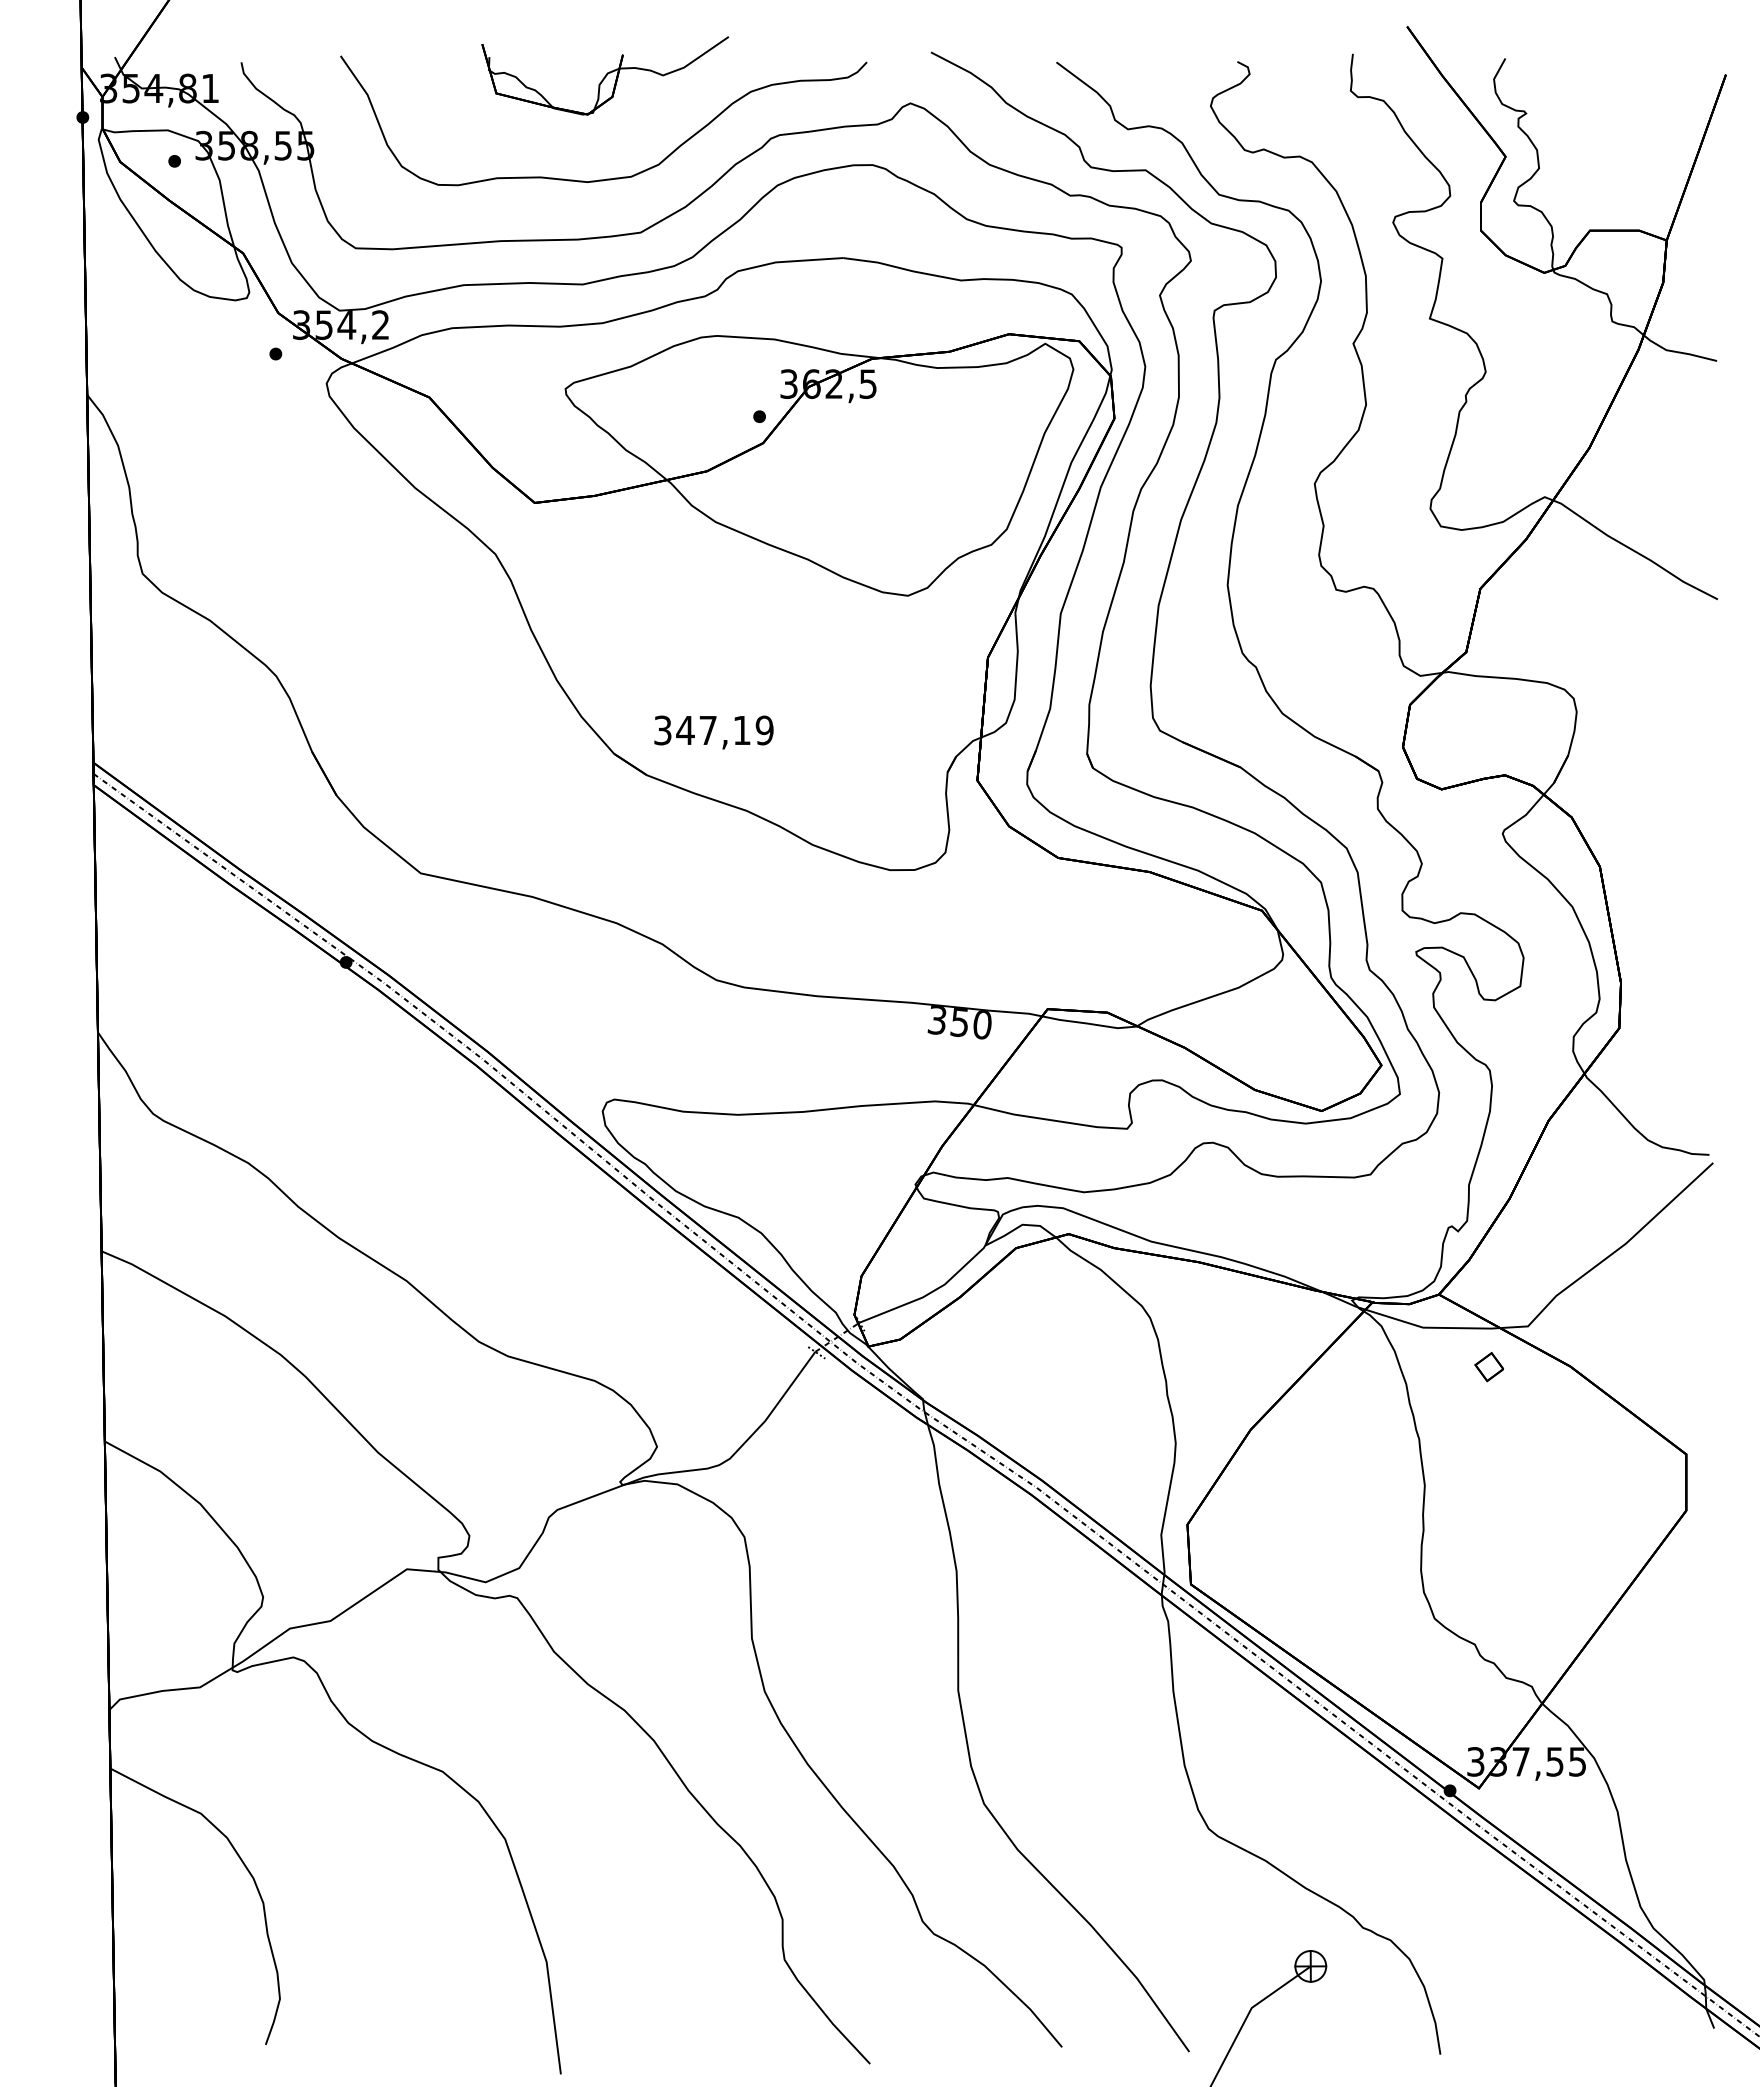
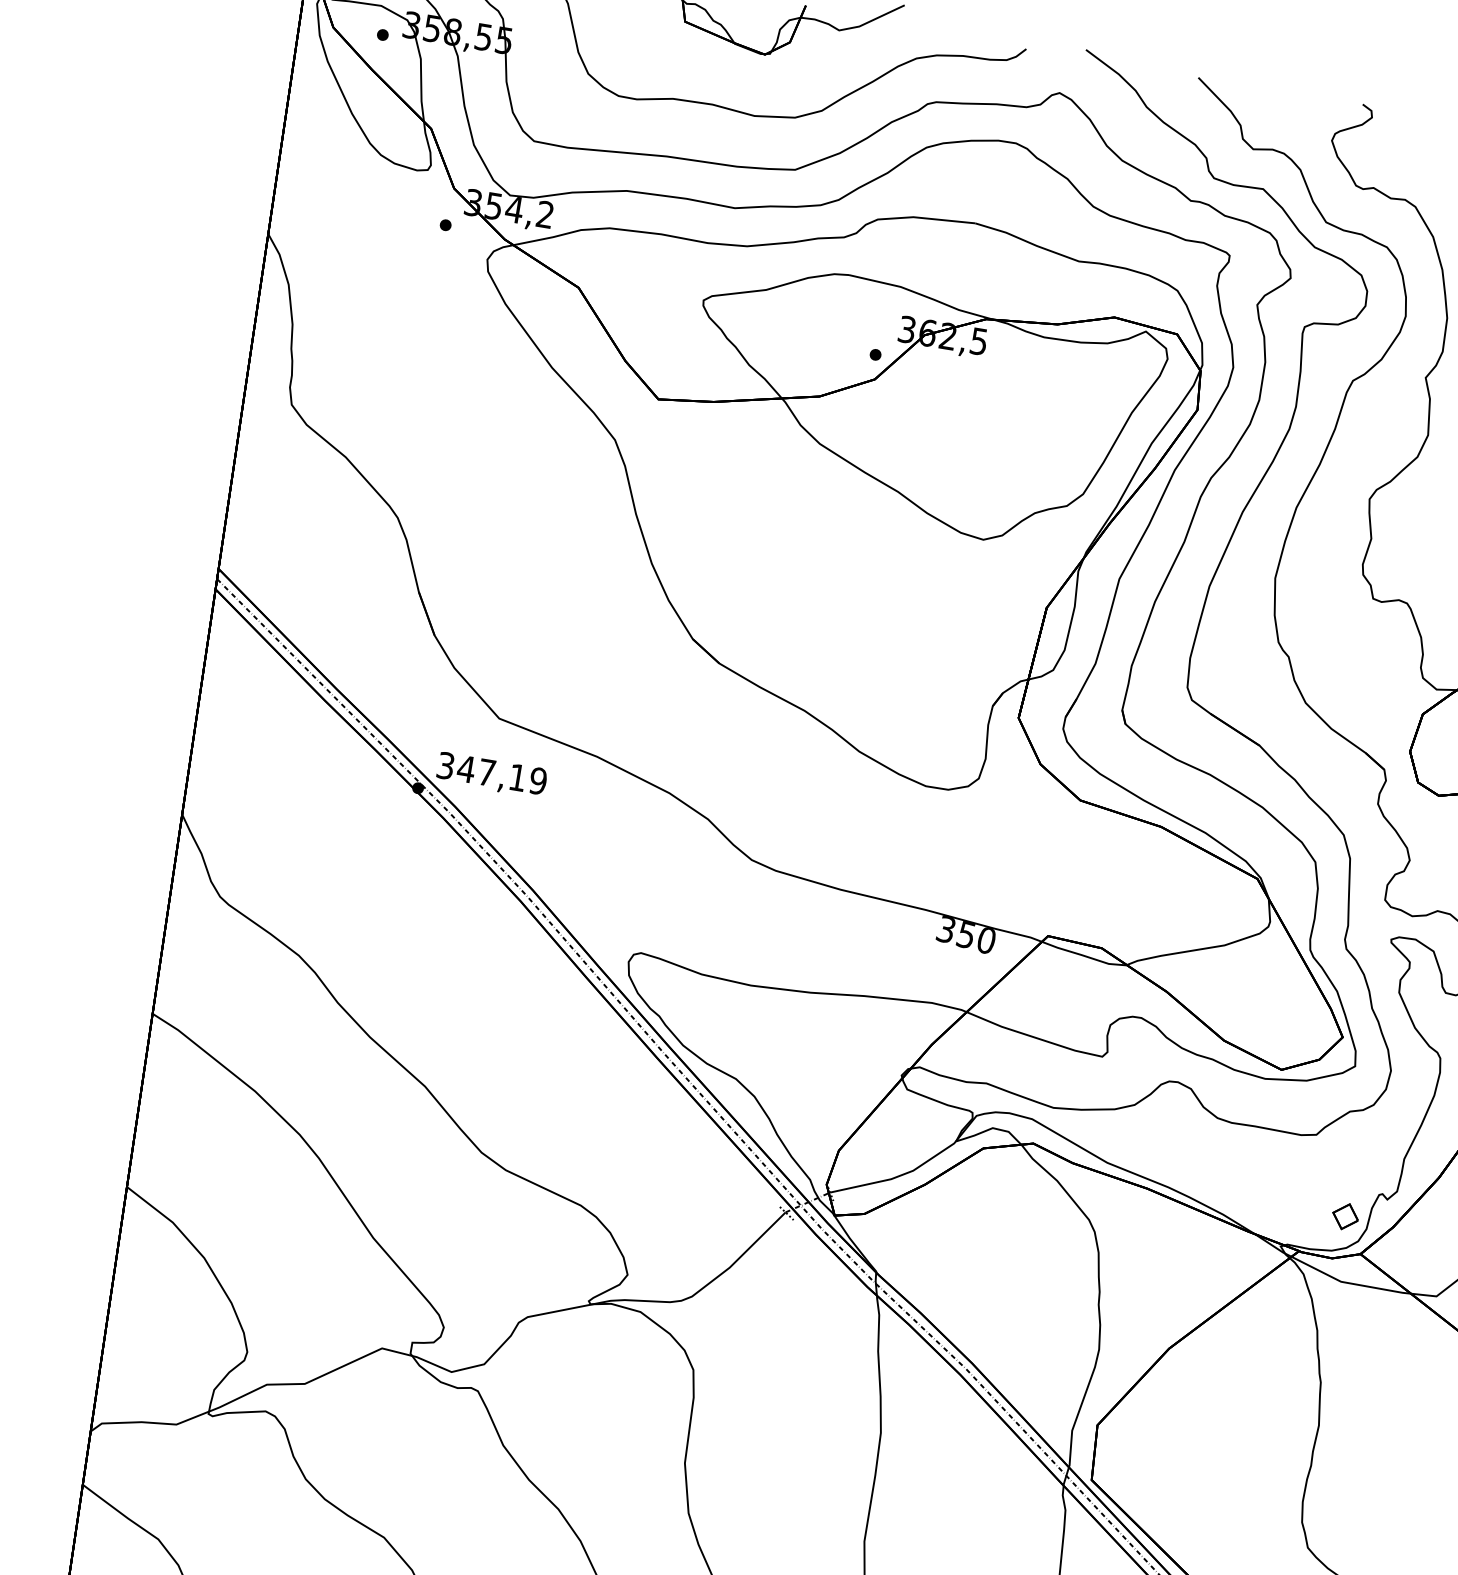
text: (713, 732) -> (491, 775), moved
part: (1488, 1367) -> (1344, 1216), moved

